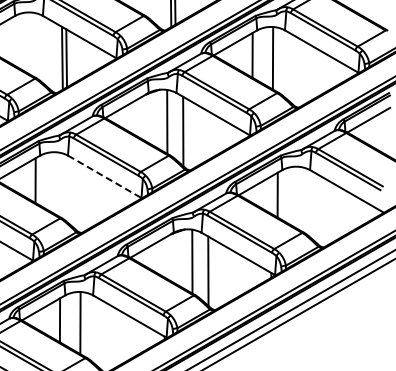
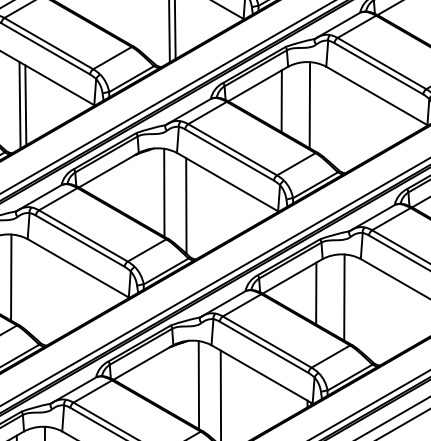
line: (105, 177) -> (79, 269), dashed -> solid
line: (55, 183) -> (10, 277), added
line: (297, 197) -> (343, 296), added

